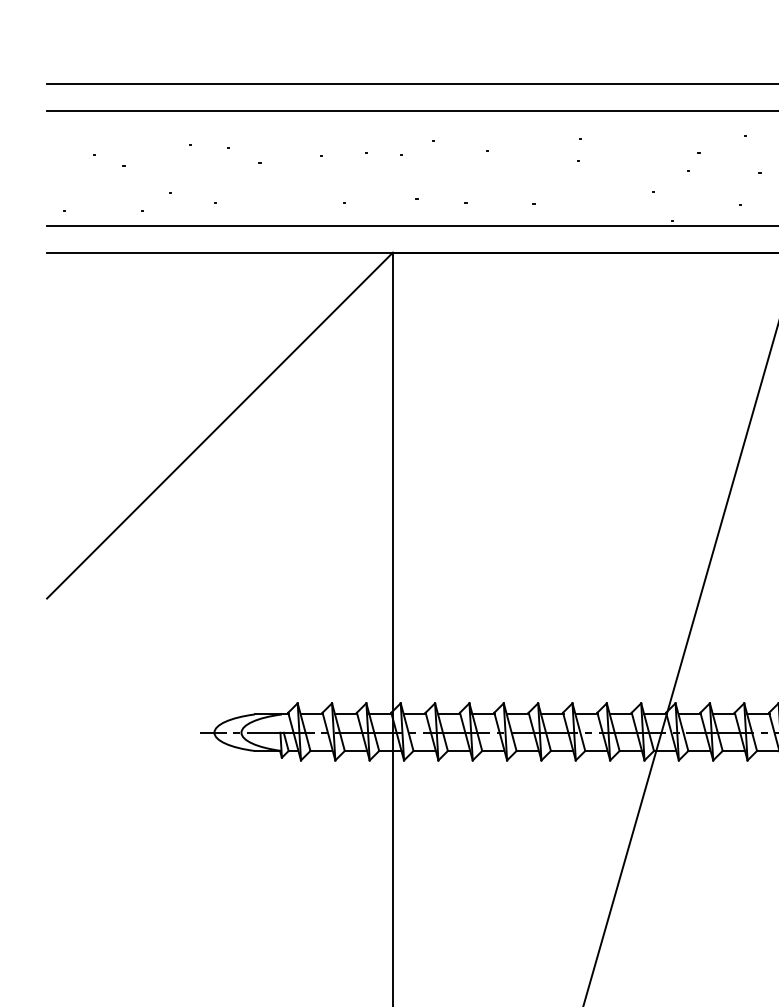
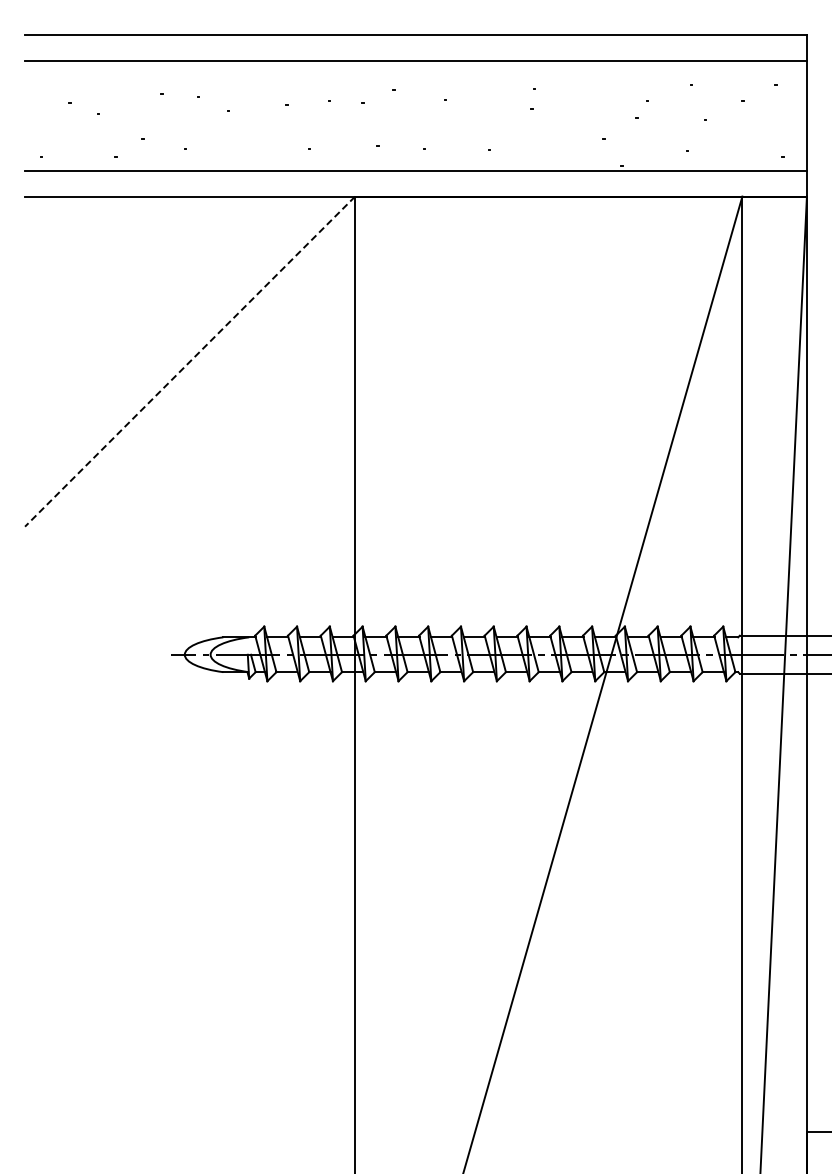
line: (219, 425) -> (189, 361), solid -> dashed

